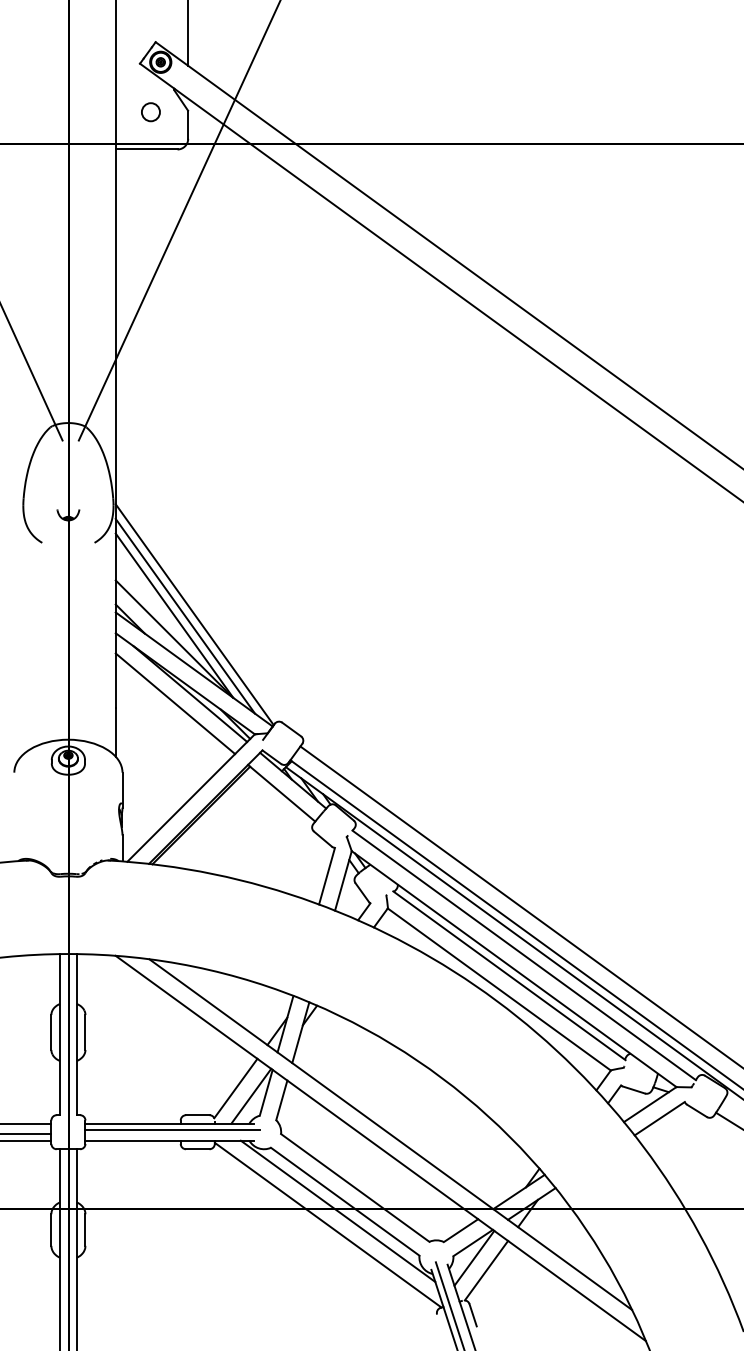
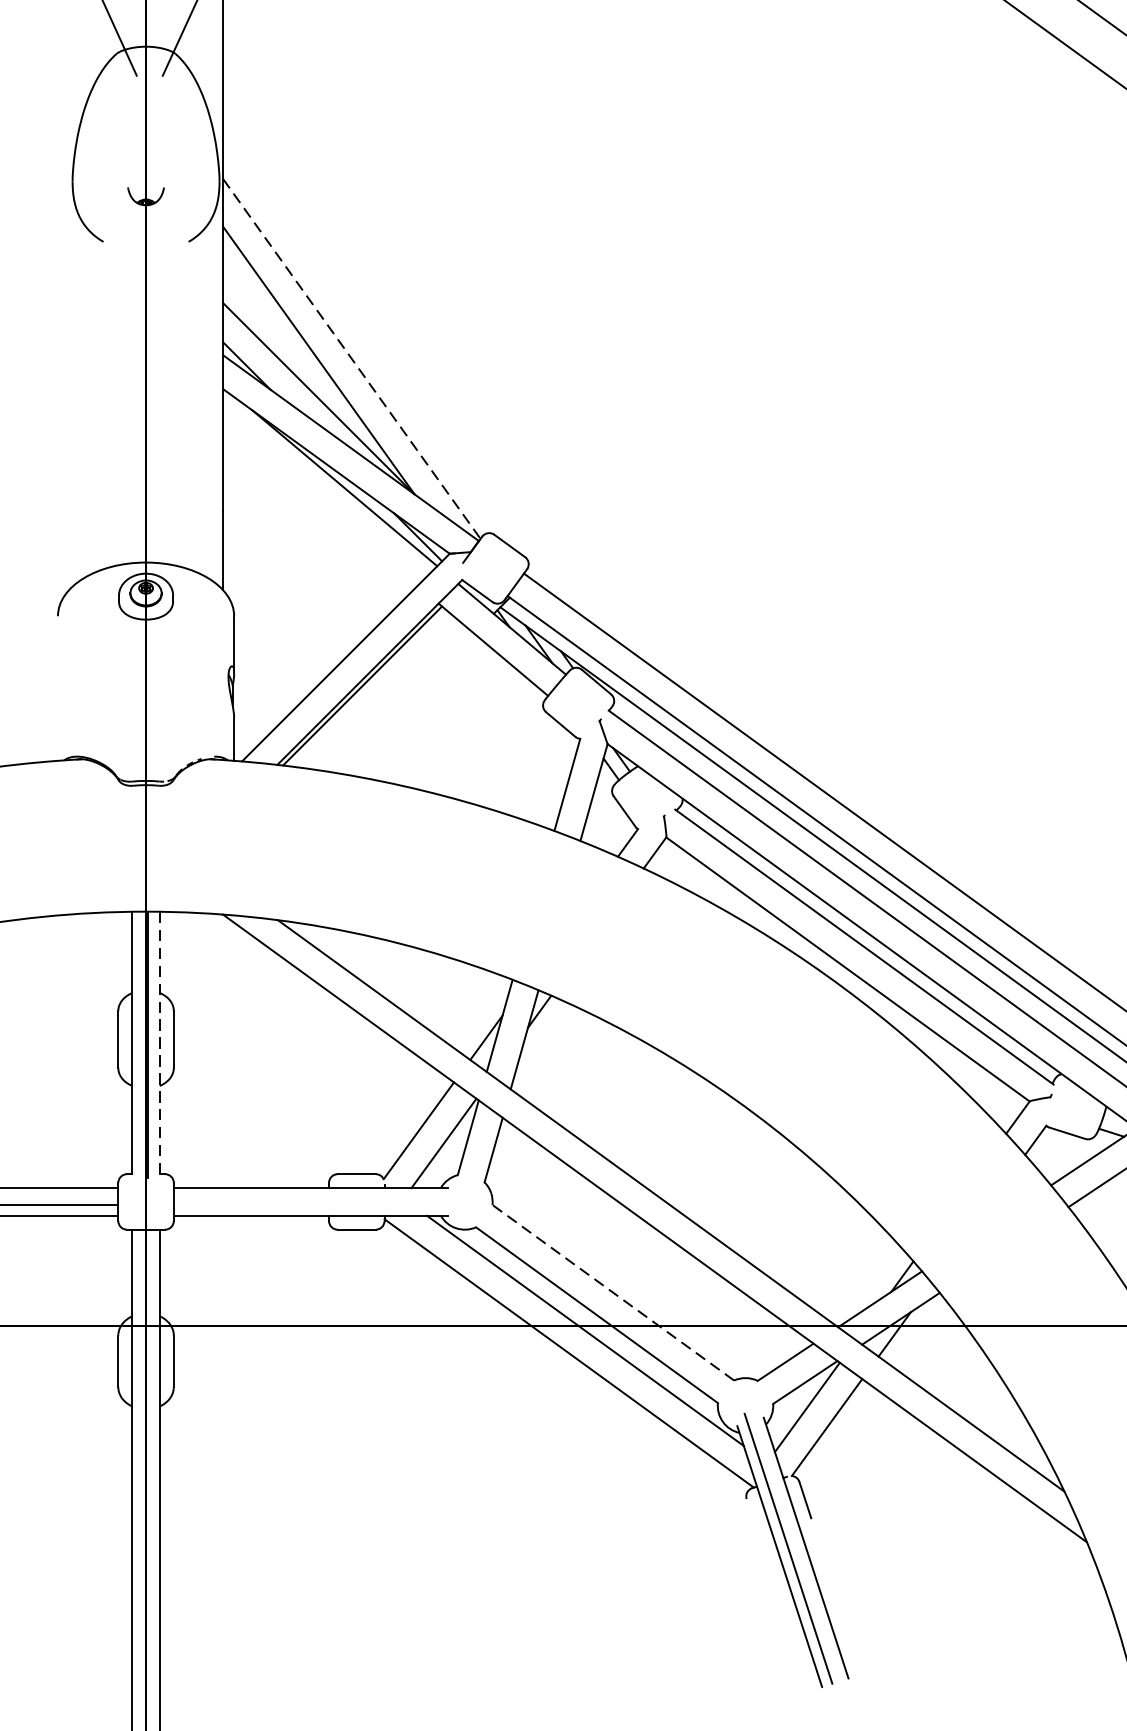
line: (194, 614) -> (351, 358), solid -> dashed
line: (185, 615) -> (336, 360), removed
line: (175, 703) -> (320, 503), removed
line: (76, 1034) -> (159, 1042), solid -> dashed
line: (172, 1130) -> (315, 1199), removed
line: (355, 1187) -> (613, 1292), solid -> dashed

